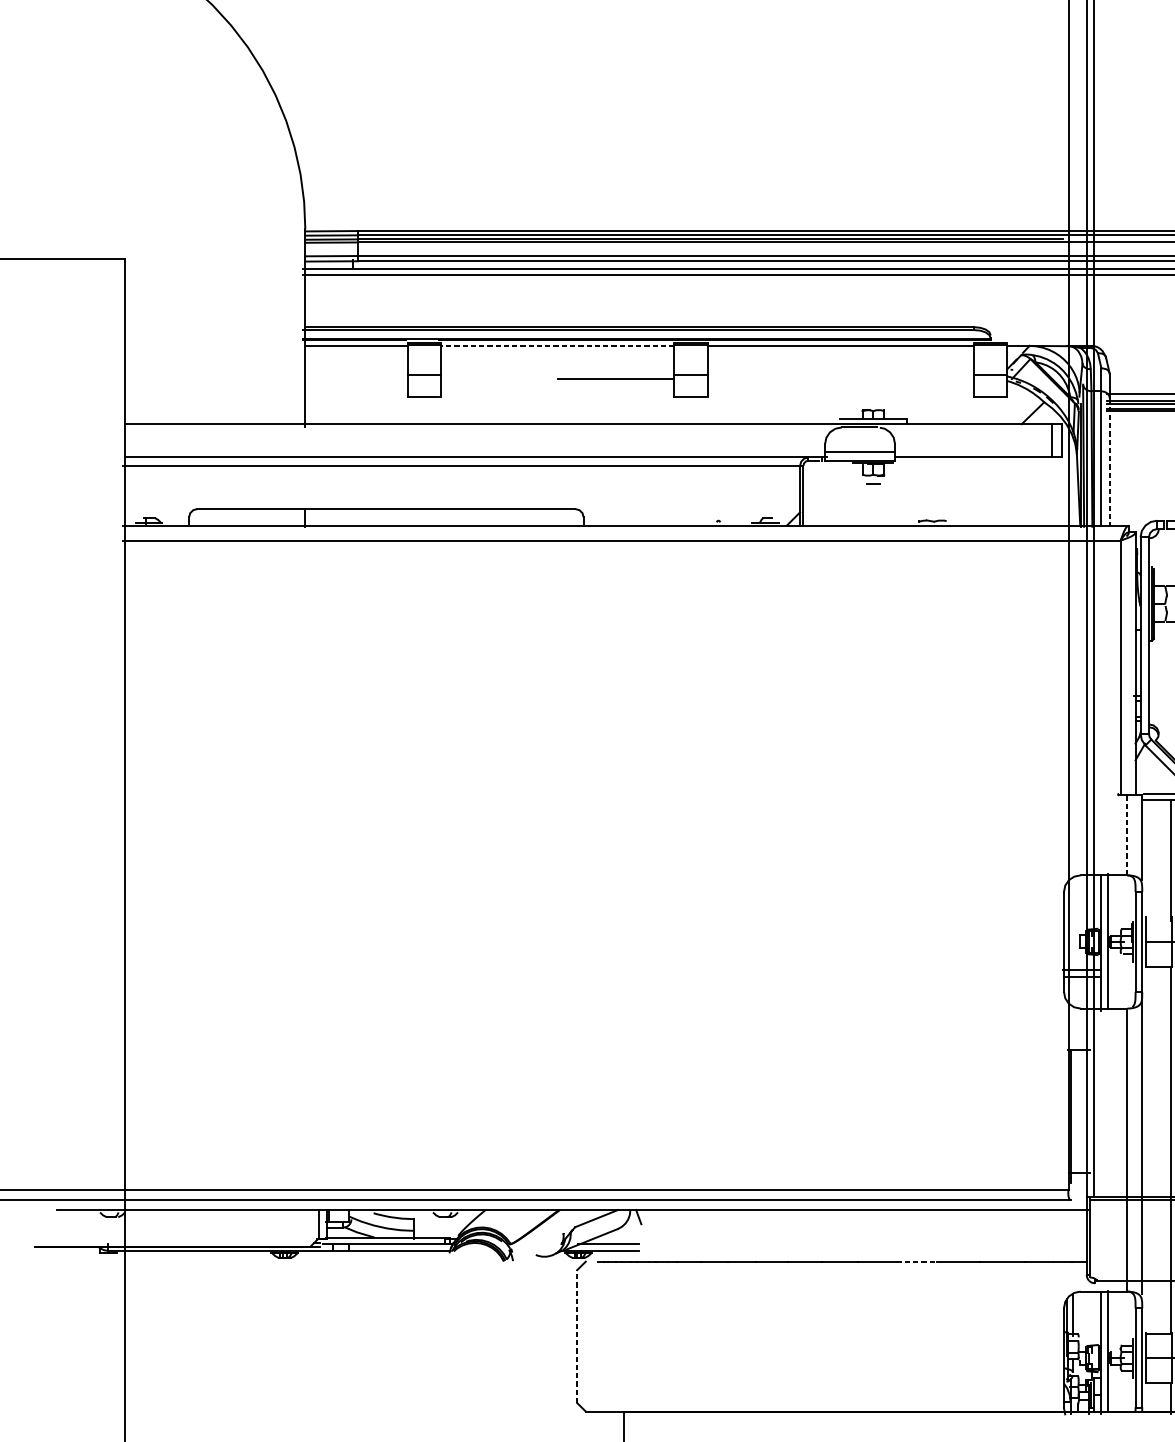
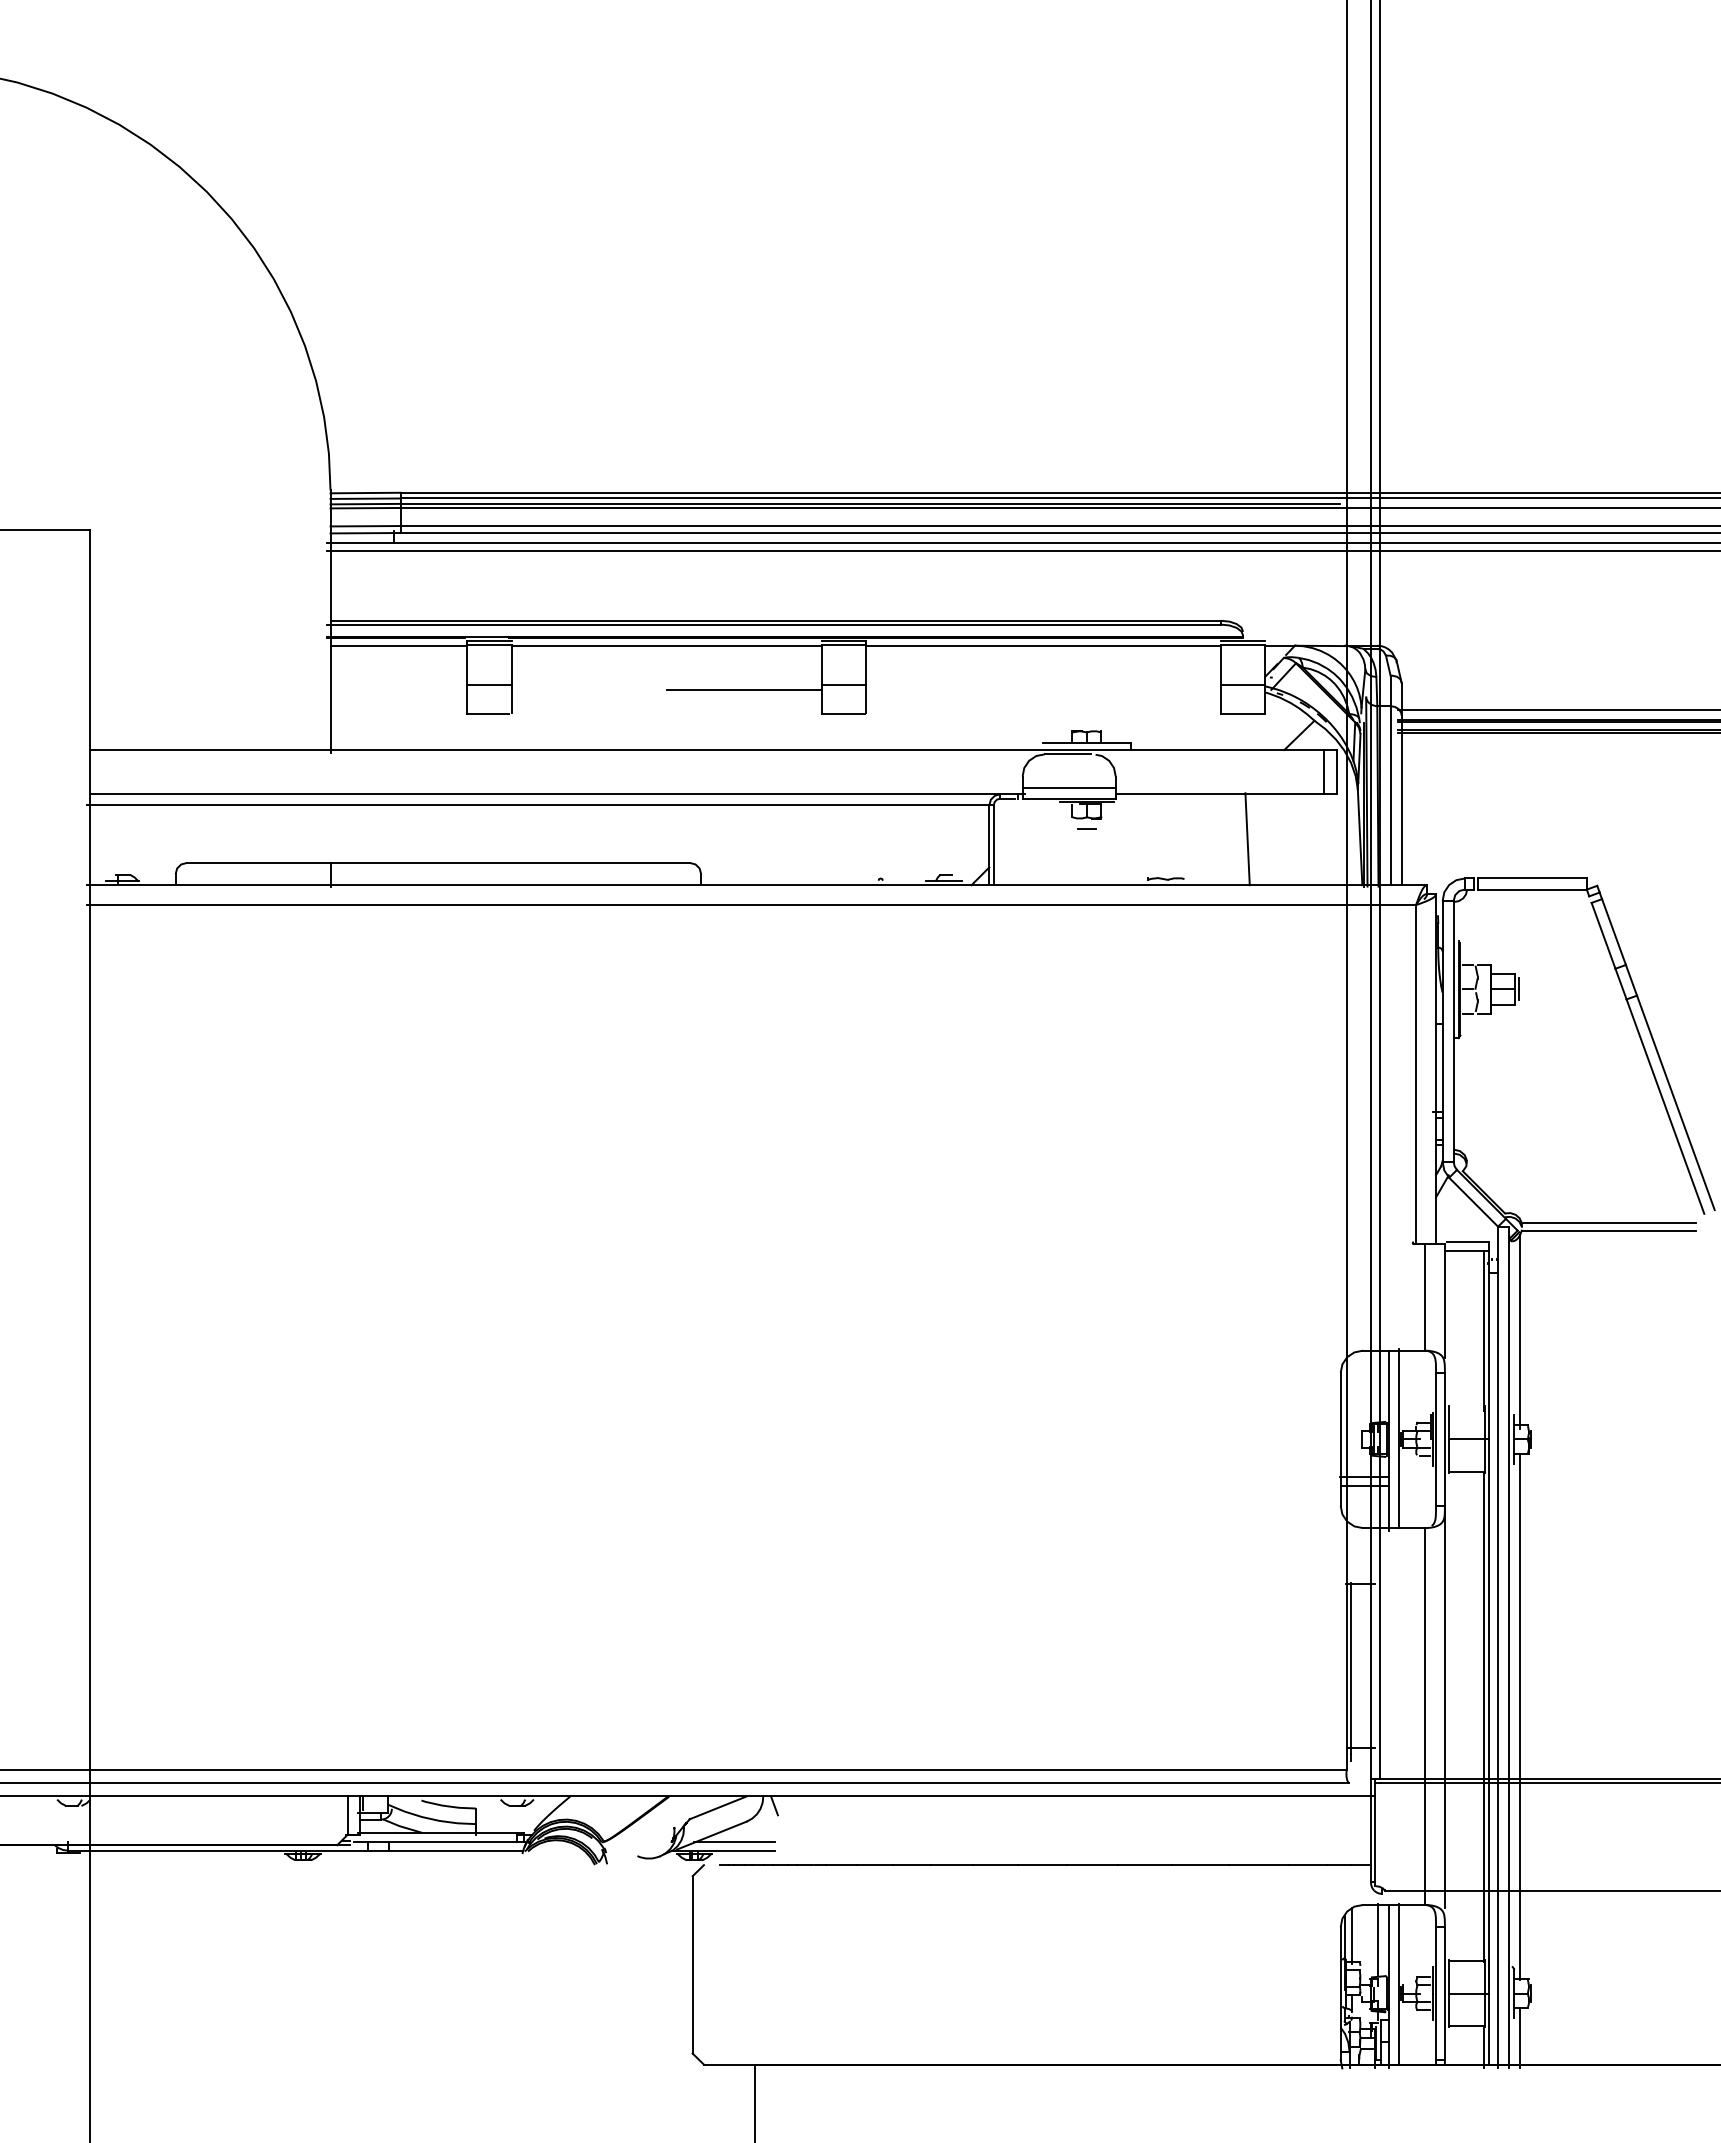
line: (557, 345) -> (666, 645), dashed -> solid
line: (1109, 462) -> (1401, 800), dashed -> solid
line: (993, 491) -> (1247, 839), added
line: (1126, 836) -> (1424, 1298), dashed -> solid
line: (917, 1261) -> (1145, 1865), dashed -> solid
line: (1092, 1317) -> (1378, 1939), added
line: (577, 1336) -> (692, 1964), dashed -> solid

